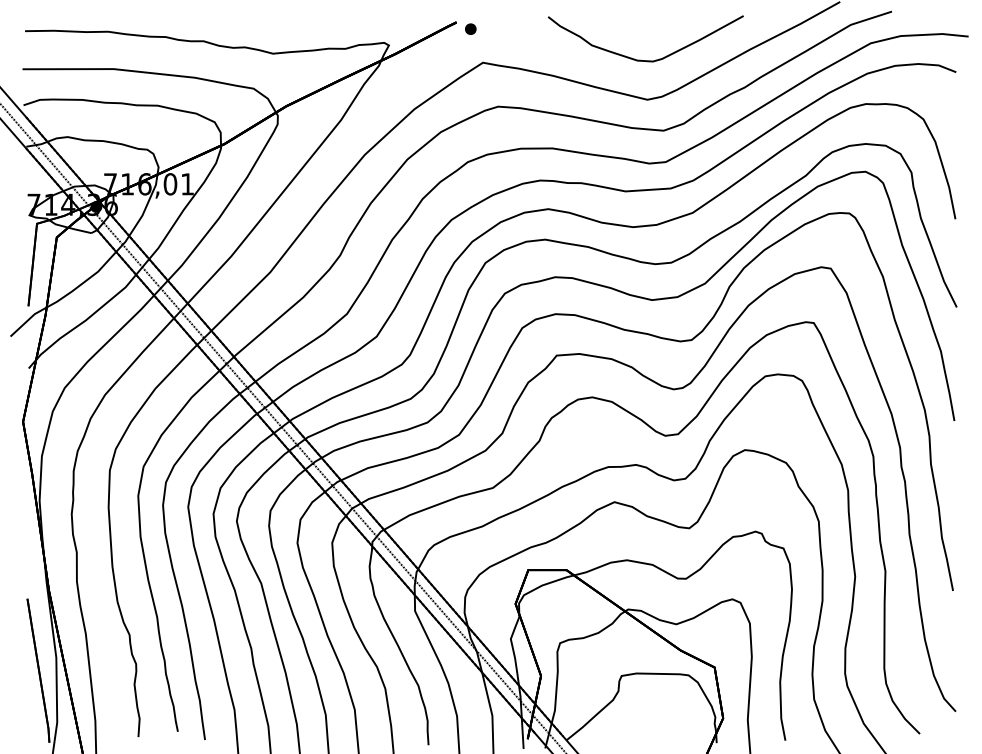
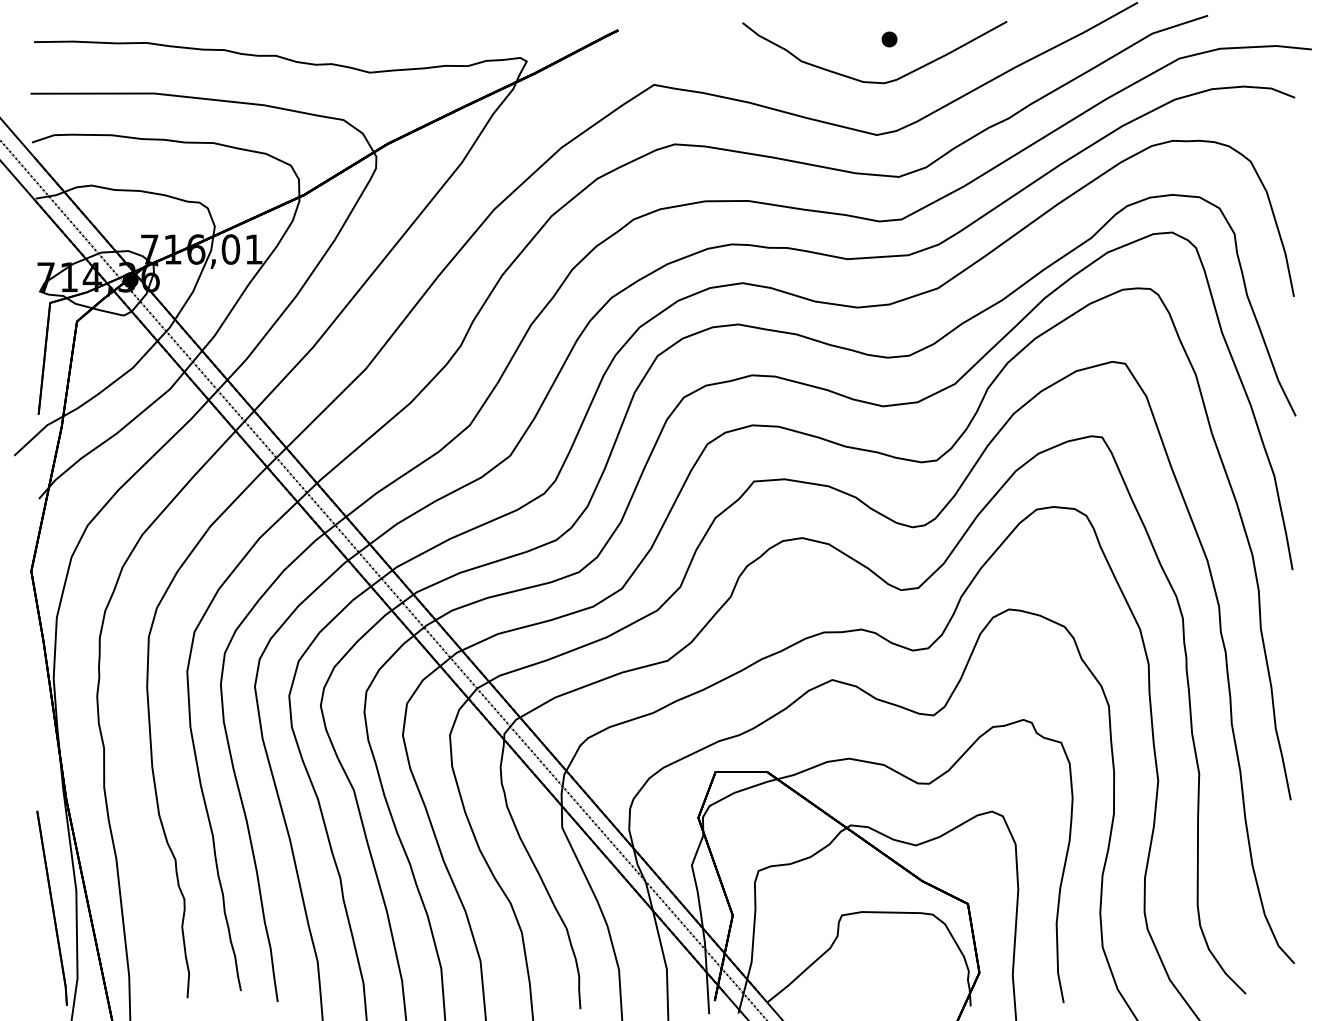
part: (470, 28) -> (889, 38), moved

